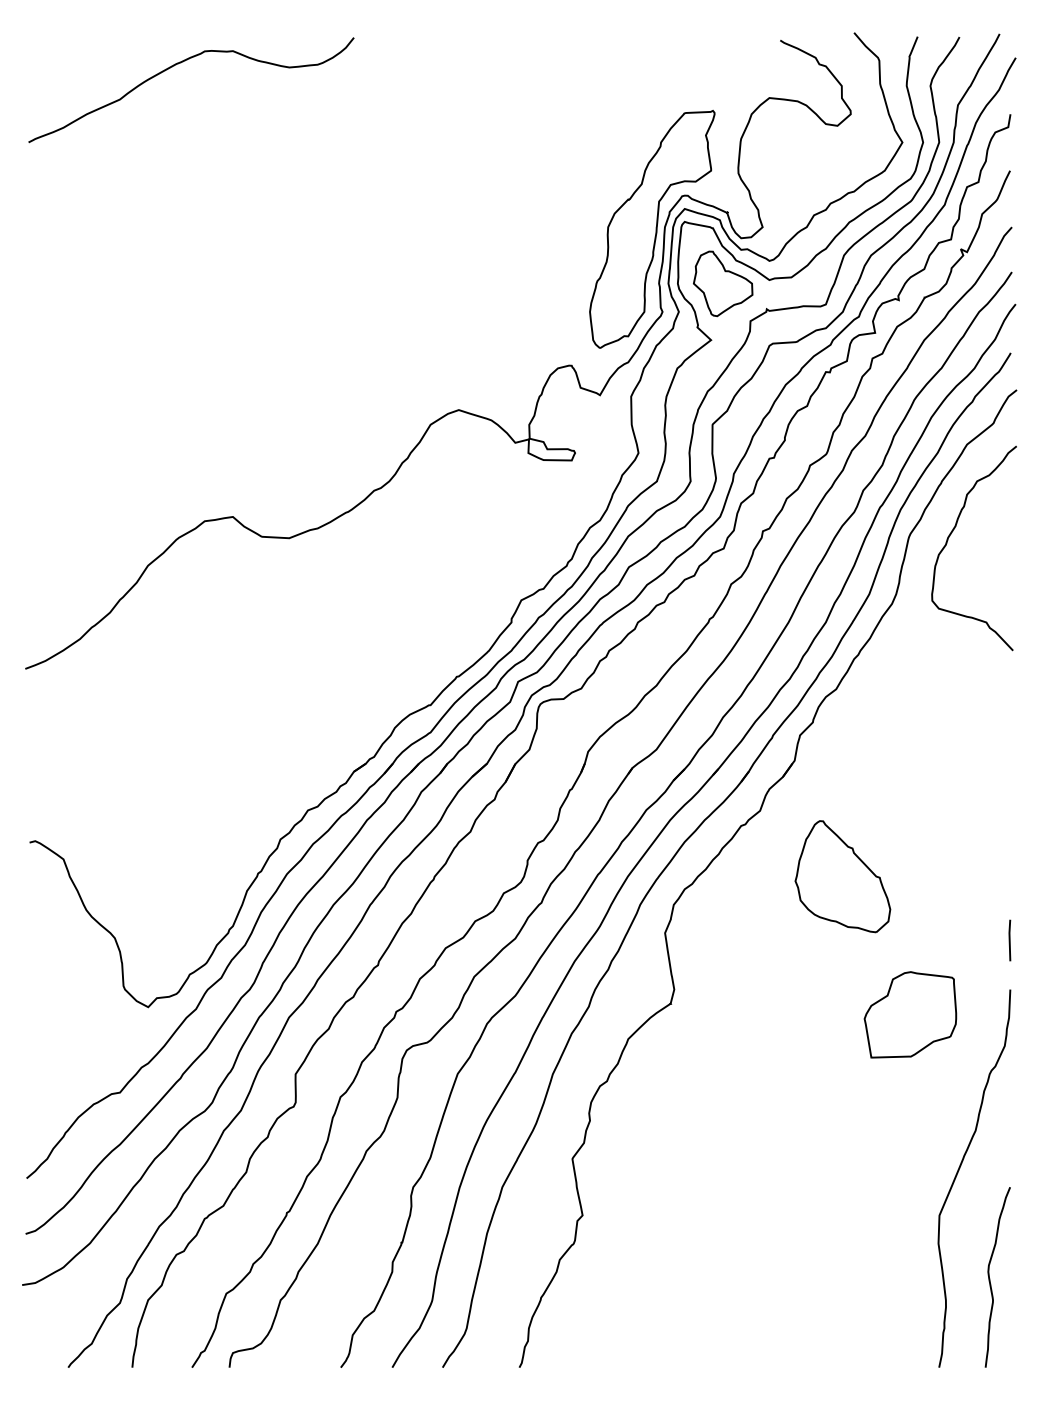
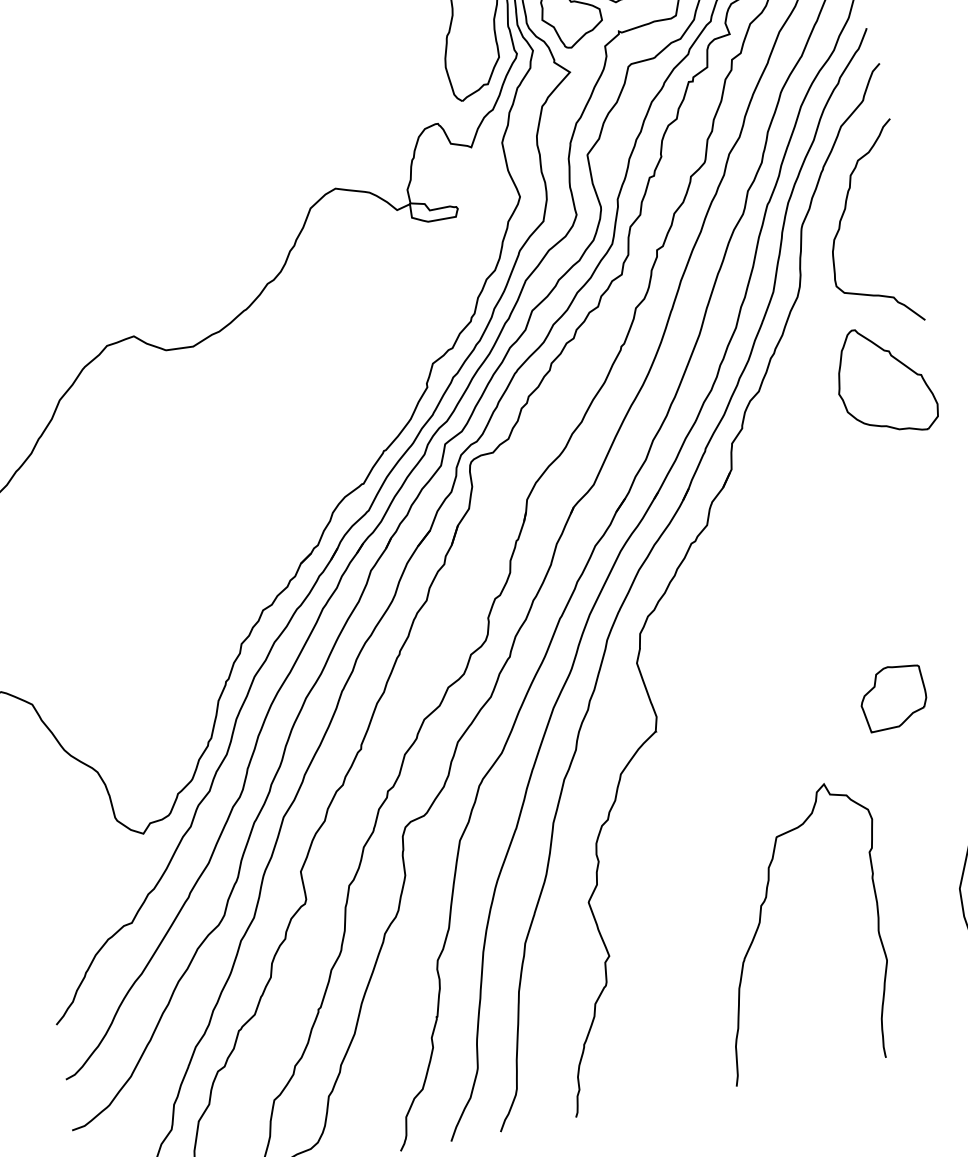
part: (842, 876) -> (884, 380), moved
part: (909, 1014) -> (892, 696), size x0.71
curve: (737, 1211) -> (760, 922), added

